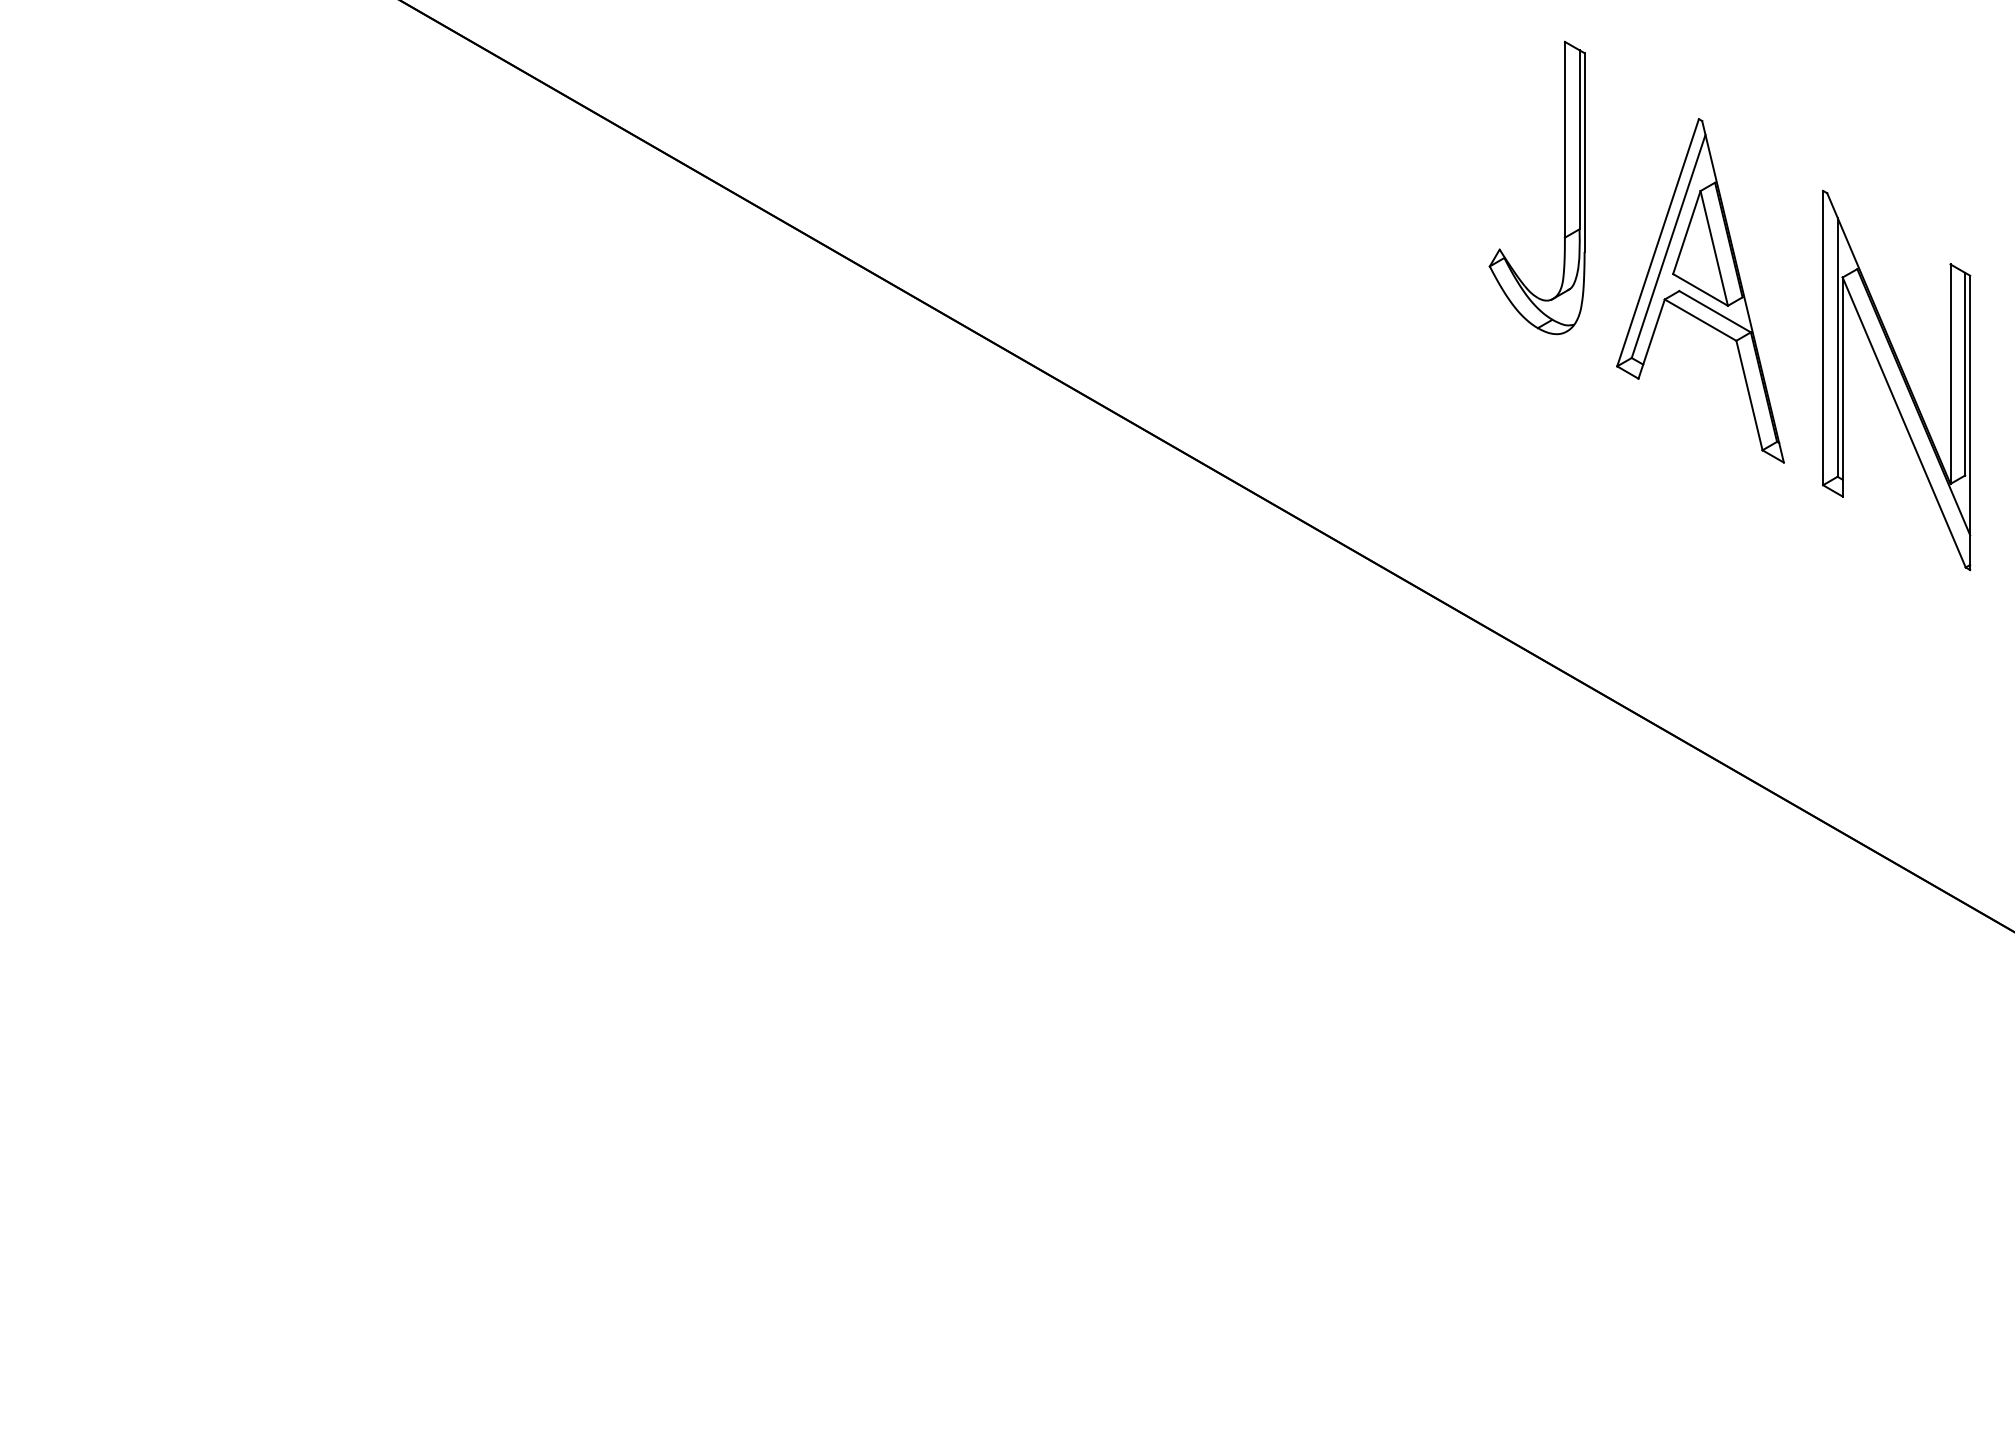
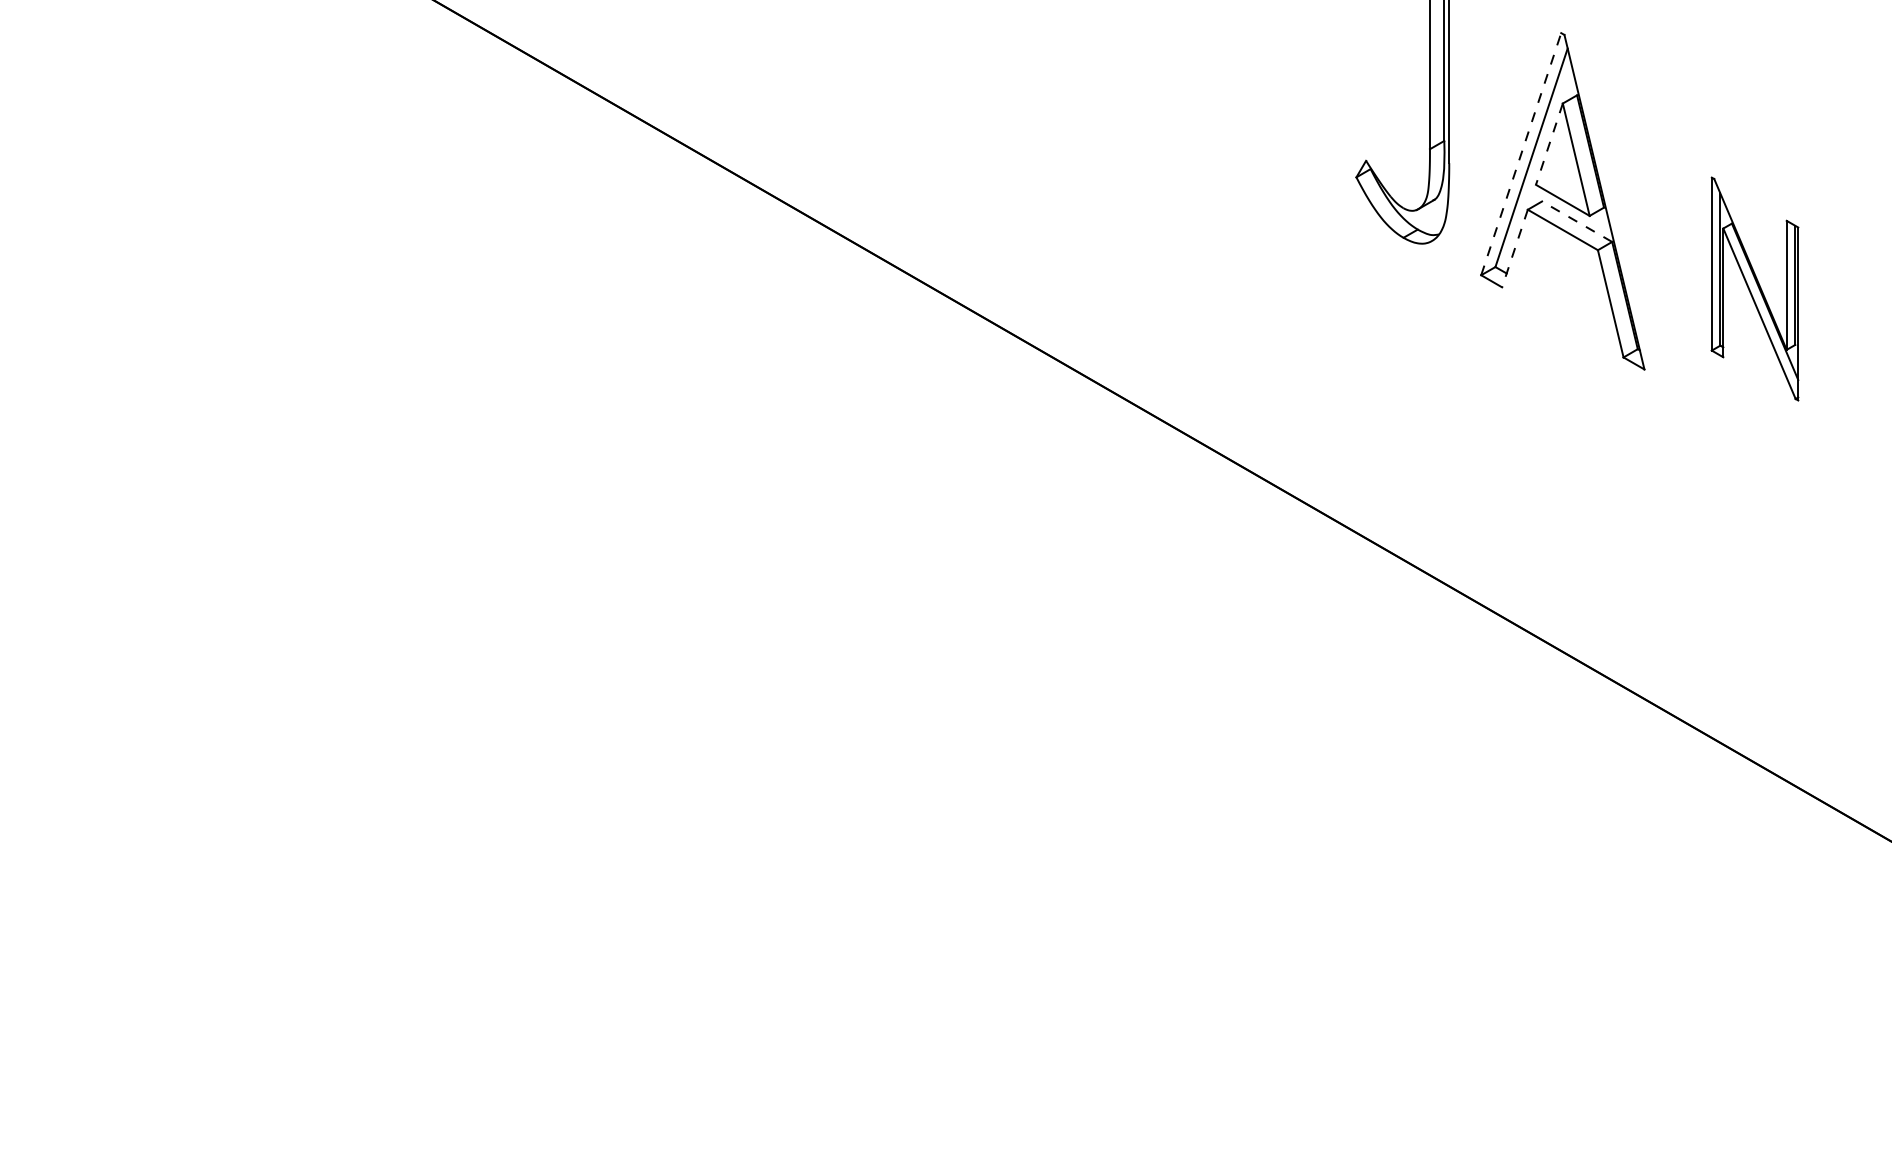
line: (1686, 232) -> (1549, 144), solid -> dashed
line: (1658, 242) -> (1521, 153), solid -> dashed
line: (1714, 311) -> (1576, 221), solid -> dashed
line: (1651, 339) -> (1514, 248), solid -> dashed
part: (1896, 380) -> (1754, 289), size x0.6

